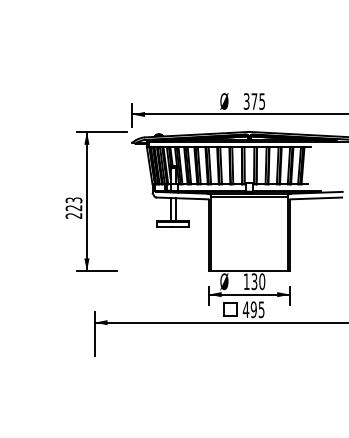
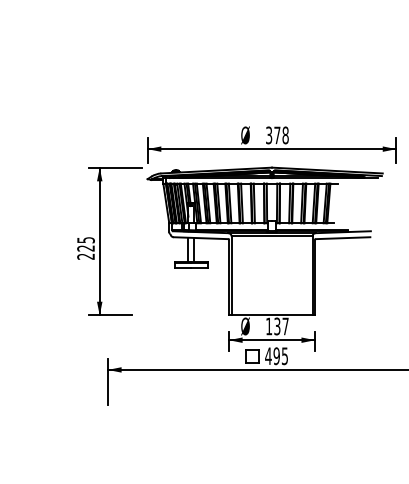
text: (262, 101) -> (285, 135), 375 -> 378
text: (73, 199) -> (85, 239), 223 -> 225
text: (262, 281) -> (285, 326), 130 -> 137

